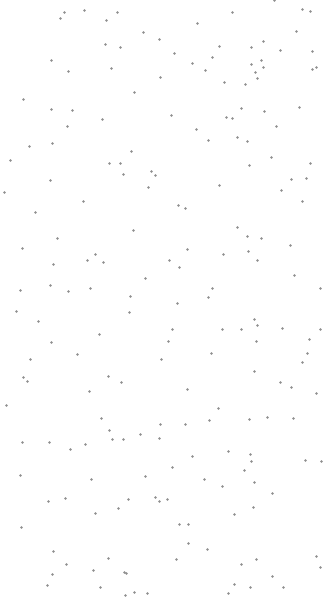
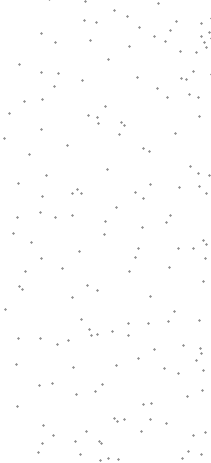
part: (121, 168) -> (97, 119), size x0.62
part: (95, 258) -> (76, 191), size x0.71
part: (116, 434) -> (93, 331), size x0.71
part: (161, 499) -> (119, 419), moved

